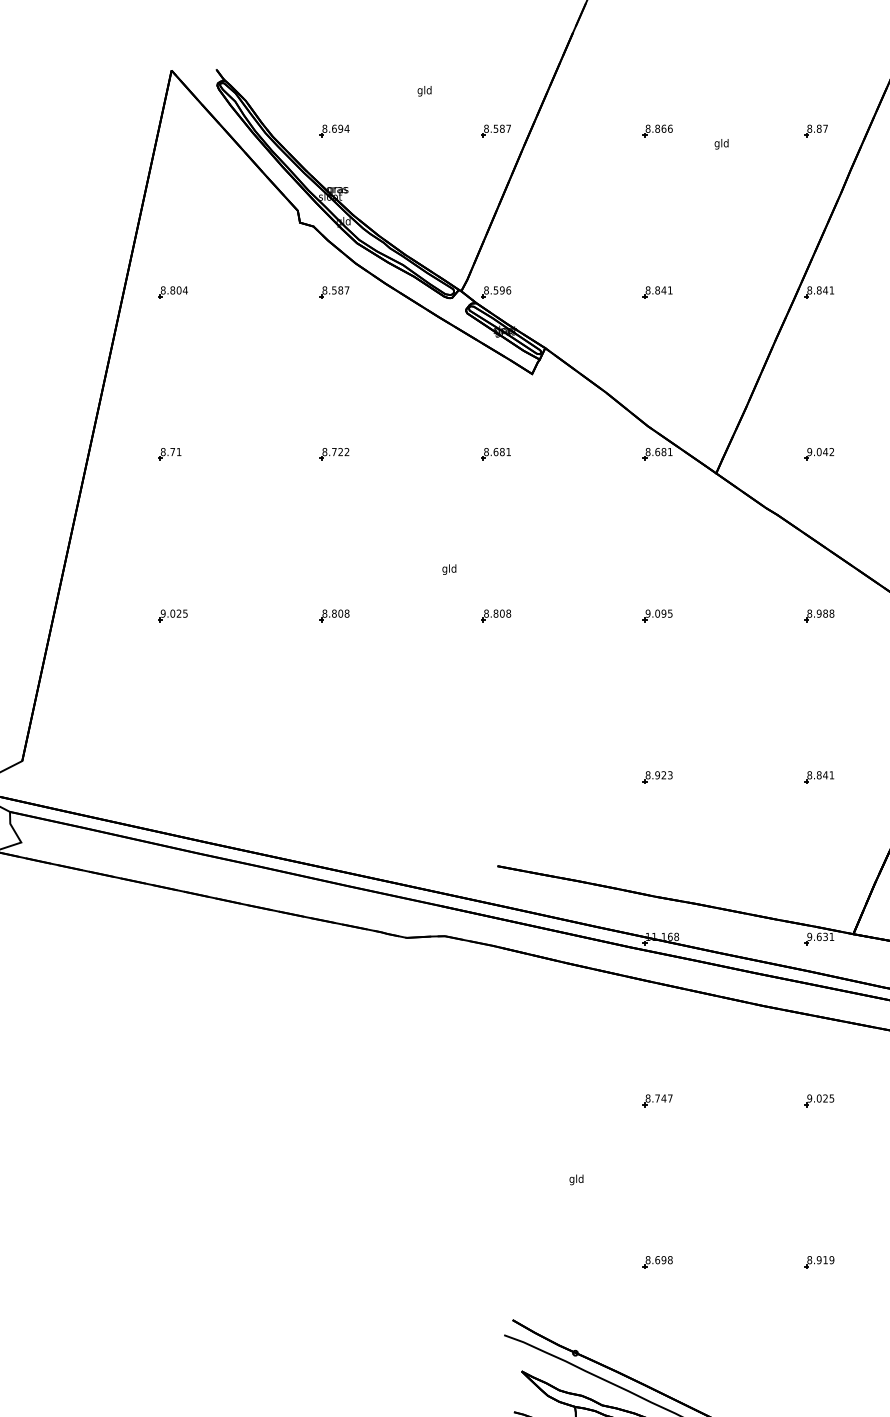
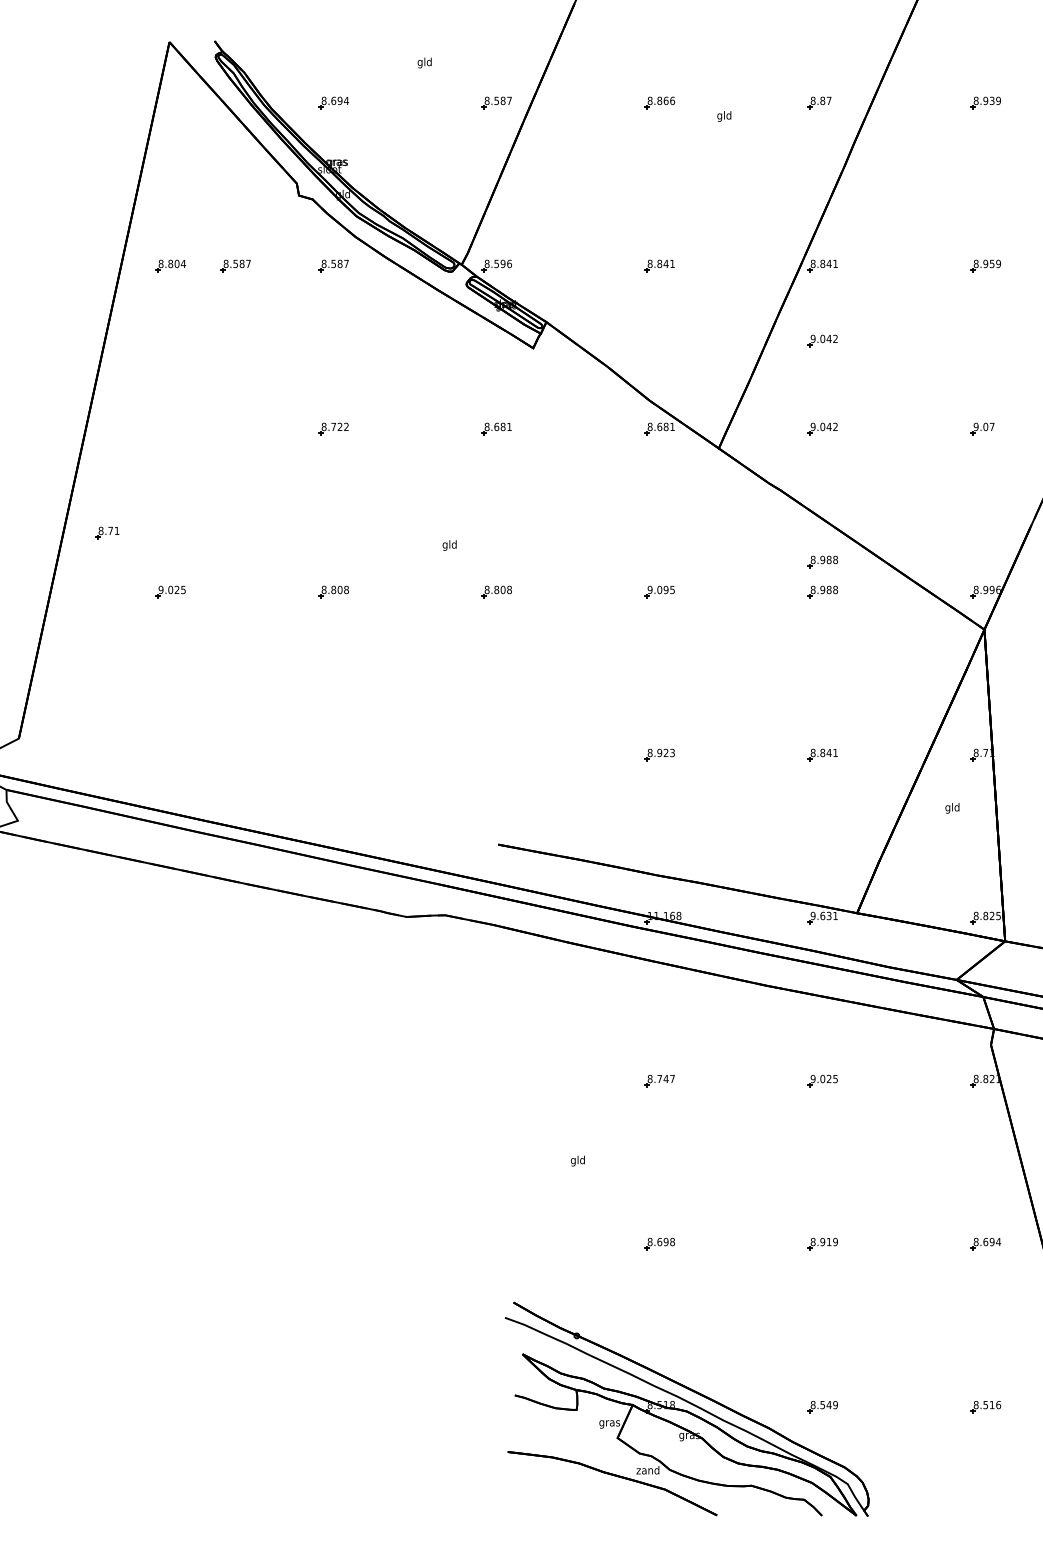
part: (237, 292) -> (235, 265), added
part: (818, 366) -> (822, 340), added
part: (169, 453) -> (107, 532), moved
part: (818, 585) -> (822, 561), added

